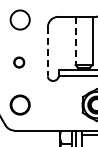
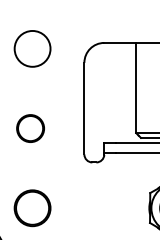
line: (75, 41) -> (136, 89), dashed -> solid
line: (47, 52) -> (83, 109), dashed -> solid
circle: (19, 62) -> (31, 128), size x1.43

